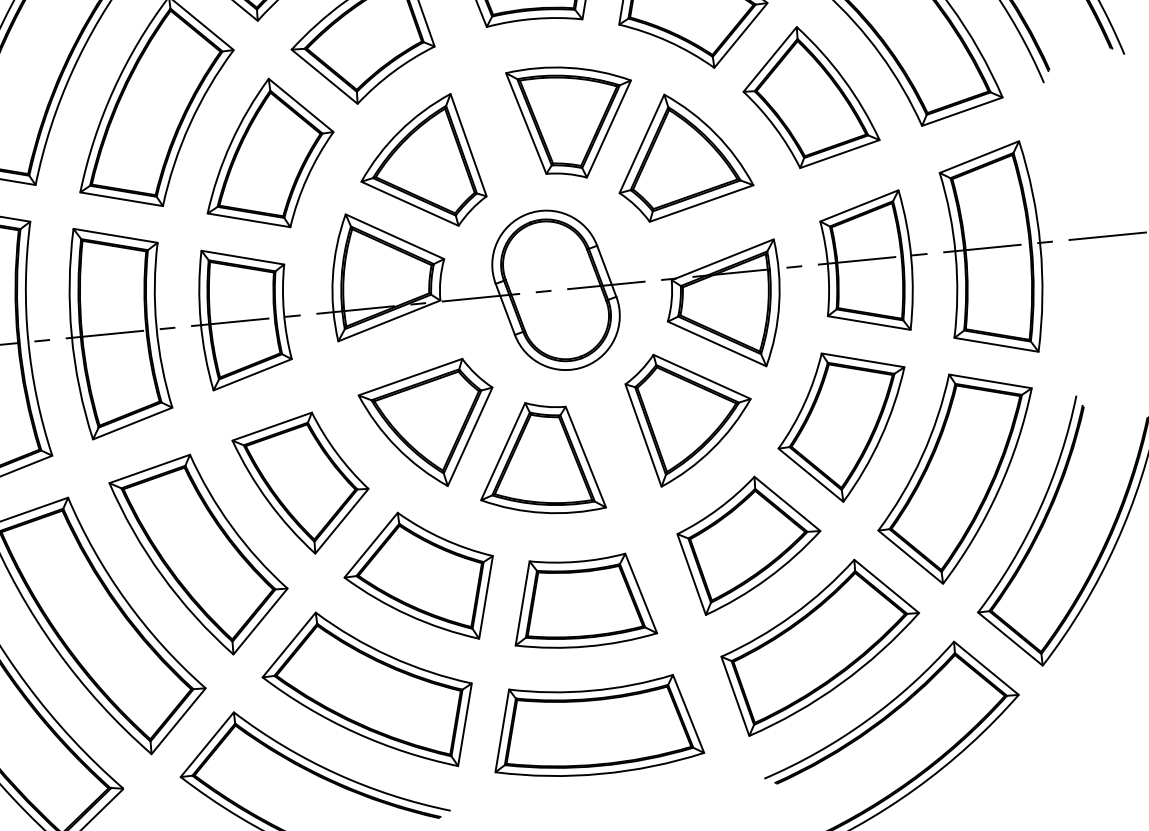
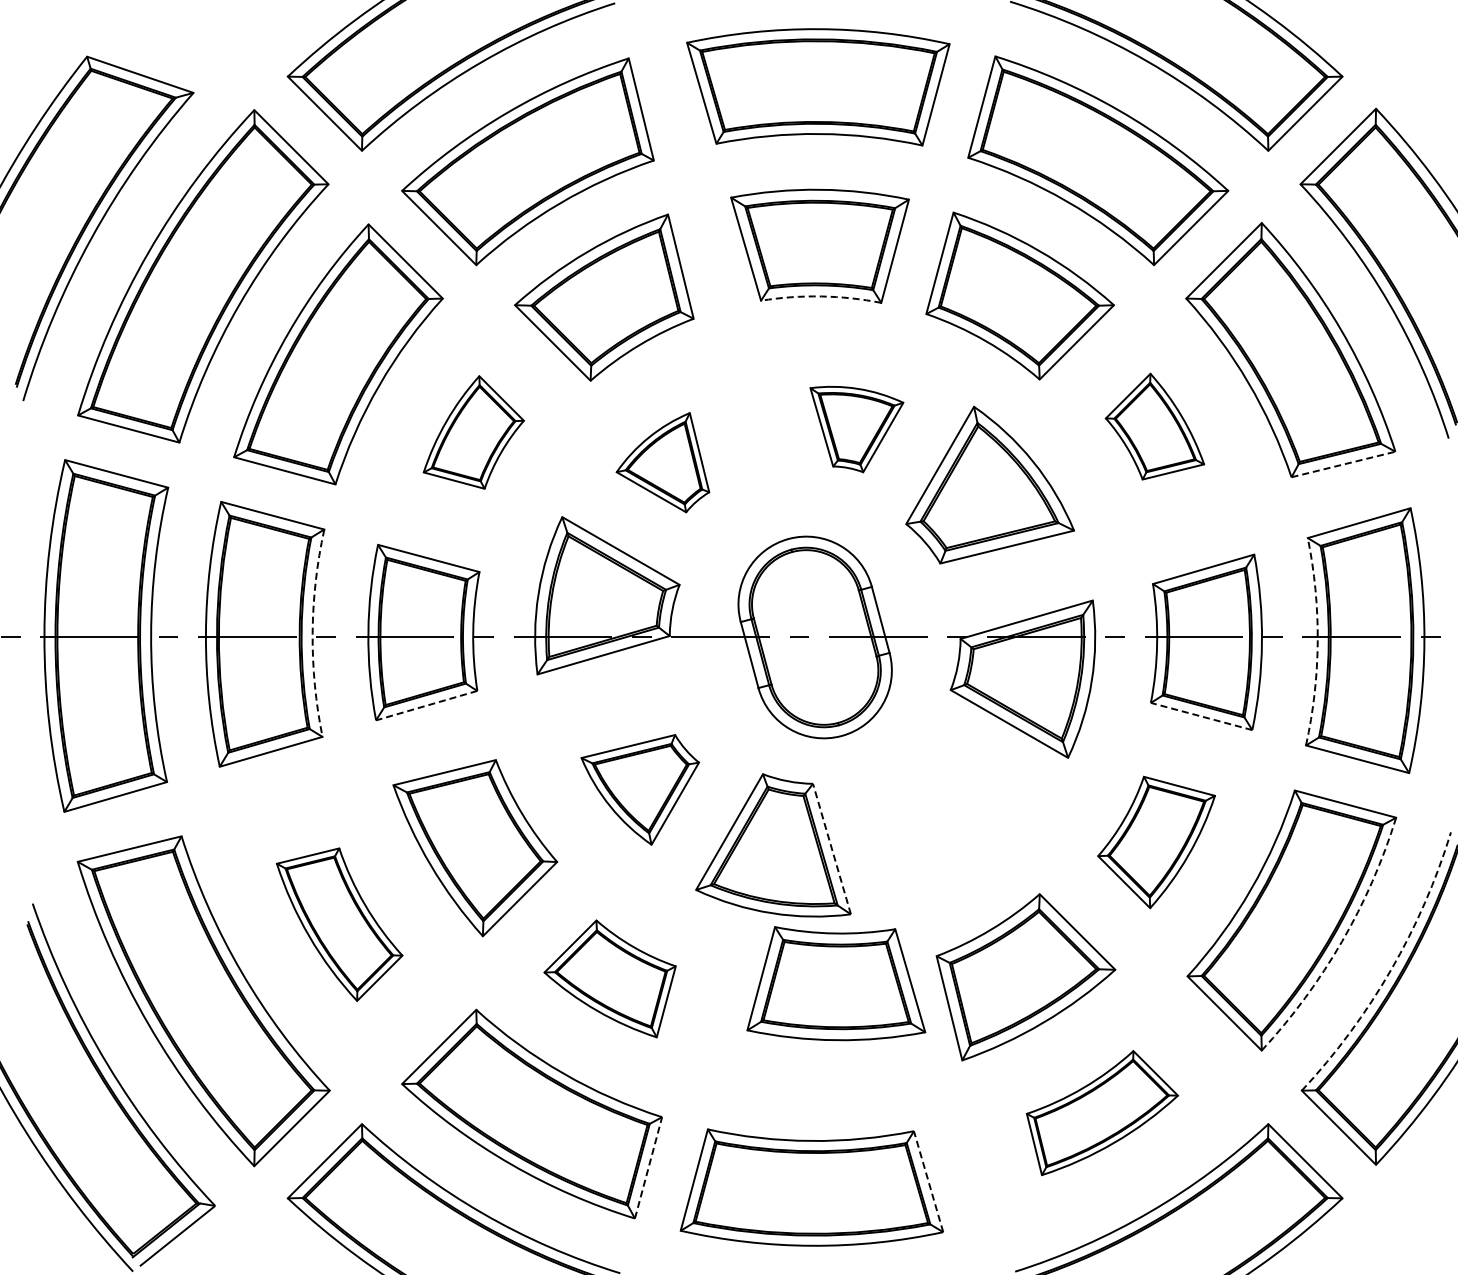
arc: (534, 18) -> (821, 296), solid -> dashed
part: (809, 96) -> (1154, 426), size x0.6
line: (962, 111) -> (1343, 464), solid -> dashed
part: (572, 121) -> (856, 429), size x0.6
part: (268, 154) -> (473, 432), size x0.6
part: (421, 163) -> (662, 462), size x0.6
arc: (955, 254) -> (1317, 641), solid -> dashed
line: (869, 323) -> (1201, 716), solid -> dashed
arc: (156, 326) -> (312, 633), solid -> dashed
line: (252, 374) -> (426, 705), solid -> dashed
part: (690, 417) -> (967, 812), removed
part: (429, 424) -> (640, 789), size x0.7
part: (843, 426) -> (1156, 842), size x0.7
line: (585, 457) -> (831, 849), solid -> dashed
arc: (998, 490) -> (1342, 941), solid -> dashed
arc: (1039, 509) -> (1391, 969), solid -> dashed
part: (200, 555) -> (339, 924), size x0.6
part: (419, 577) -> (609, 978), size x0.7
part: (582, 601) -> (836, 983), moved
part: (821, 645) -> (1102, 1112), size x0.6
line: (688, 713) -> (928, 1181), solid -> dashed
line: (464, 724) -> (648, 1167), solid -> dashed

